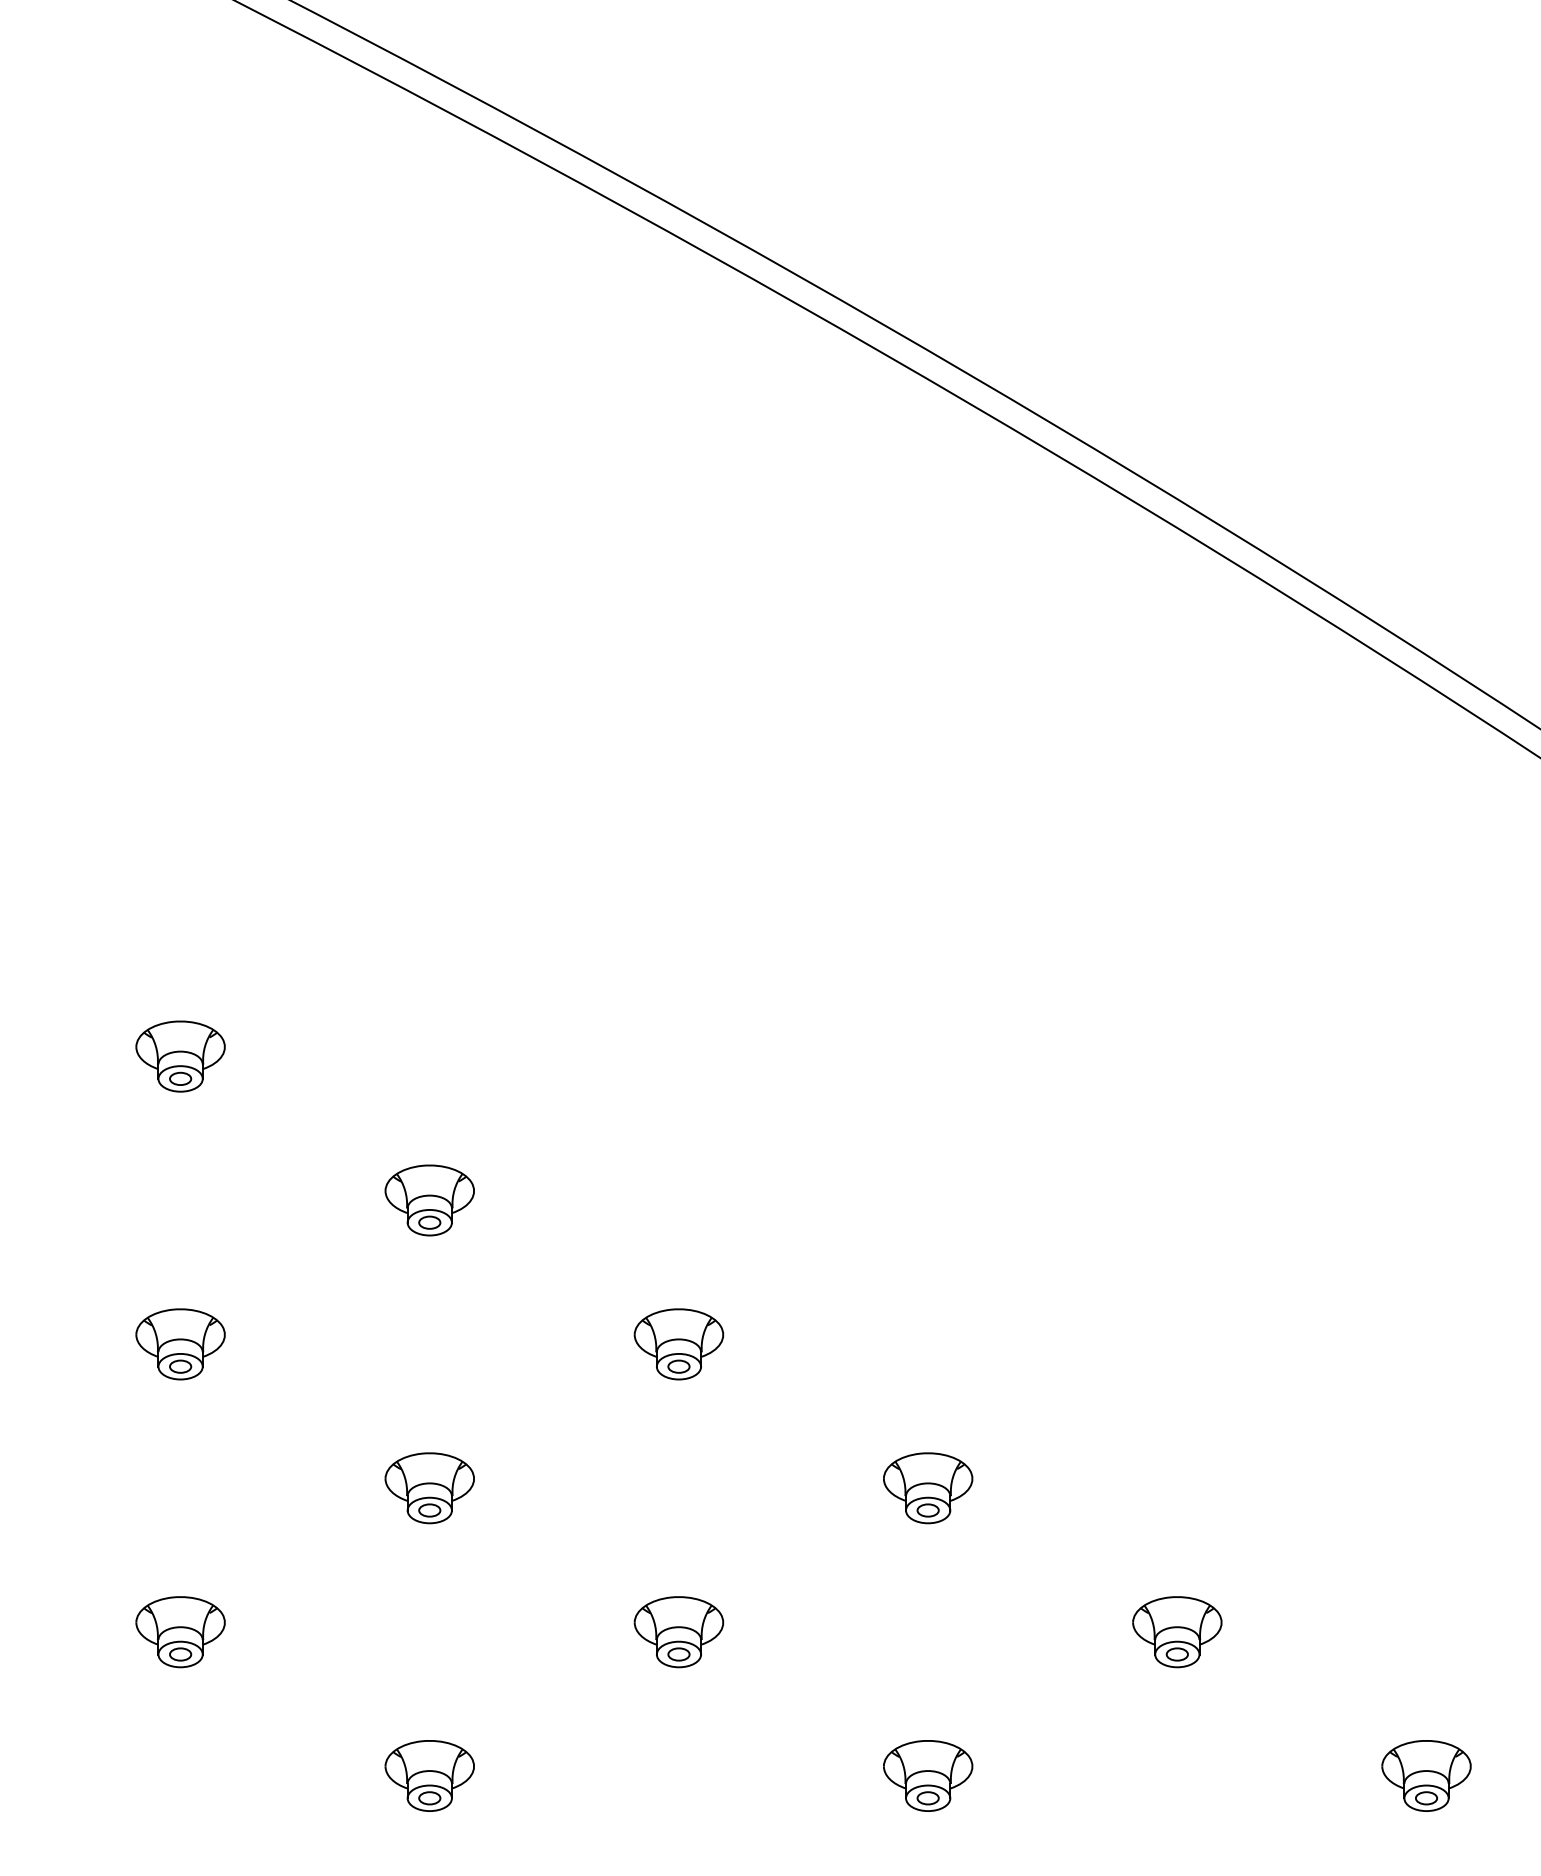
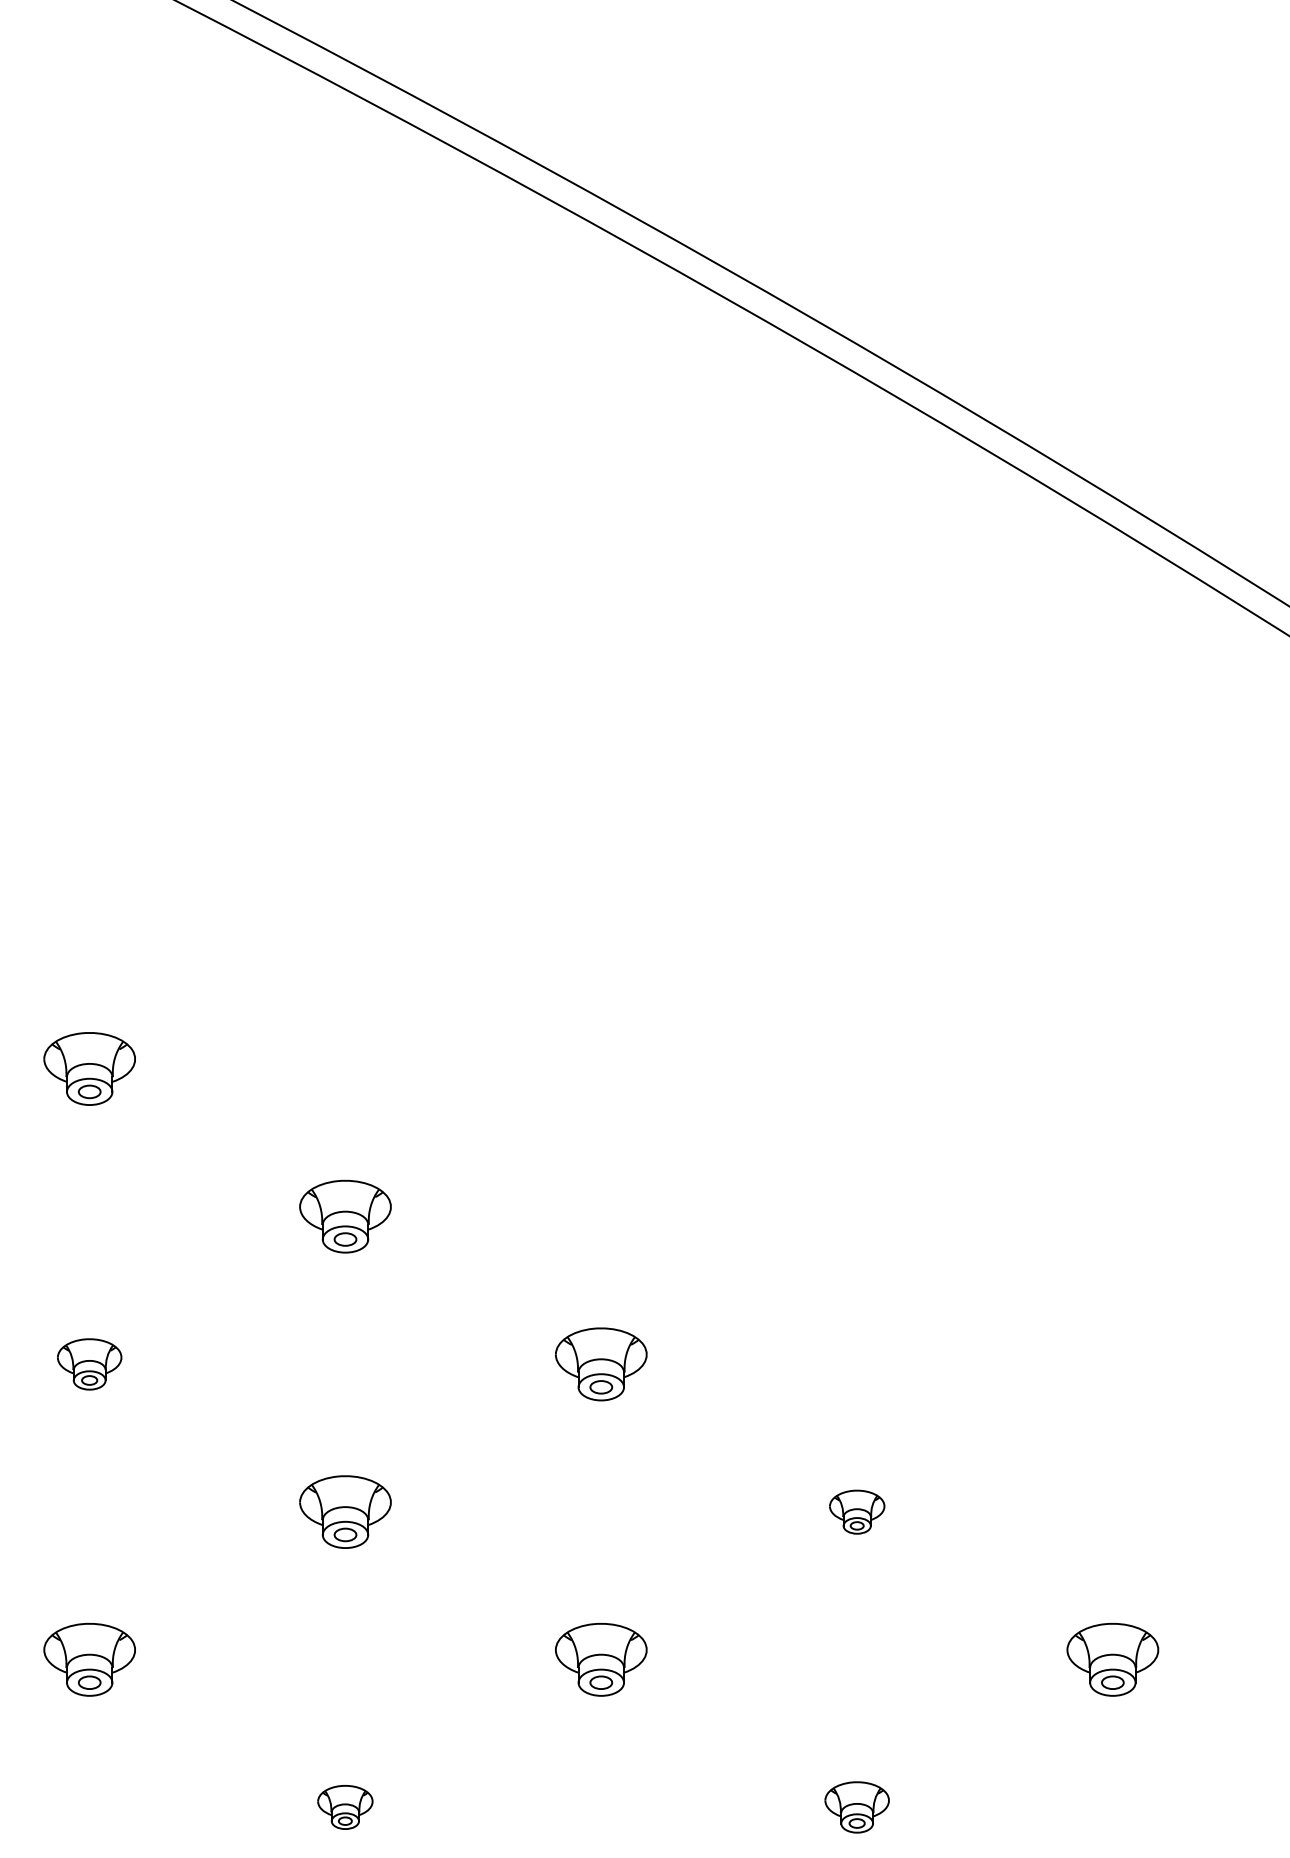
part: (180, 1344) -> (89, 1364), size x0.7
part: (928, 1488) -> (857, 1512), size x0.6
part: (429, 1775) -> (345, 1806), size x0.6
part: (928, 1775) -> (857, 1806), size x0.7

